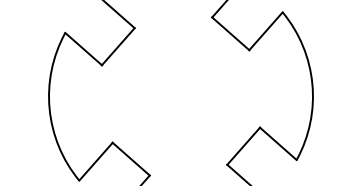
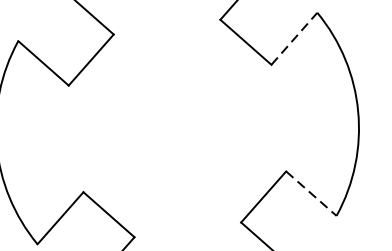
line: (266, 30) -> (295, 37), solid -> dashed
line: (278, 144) -> (311, 194), solid -> dashed

